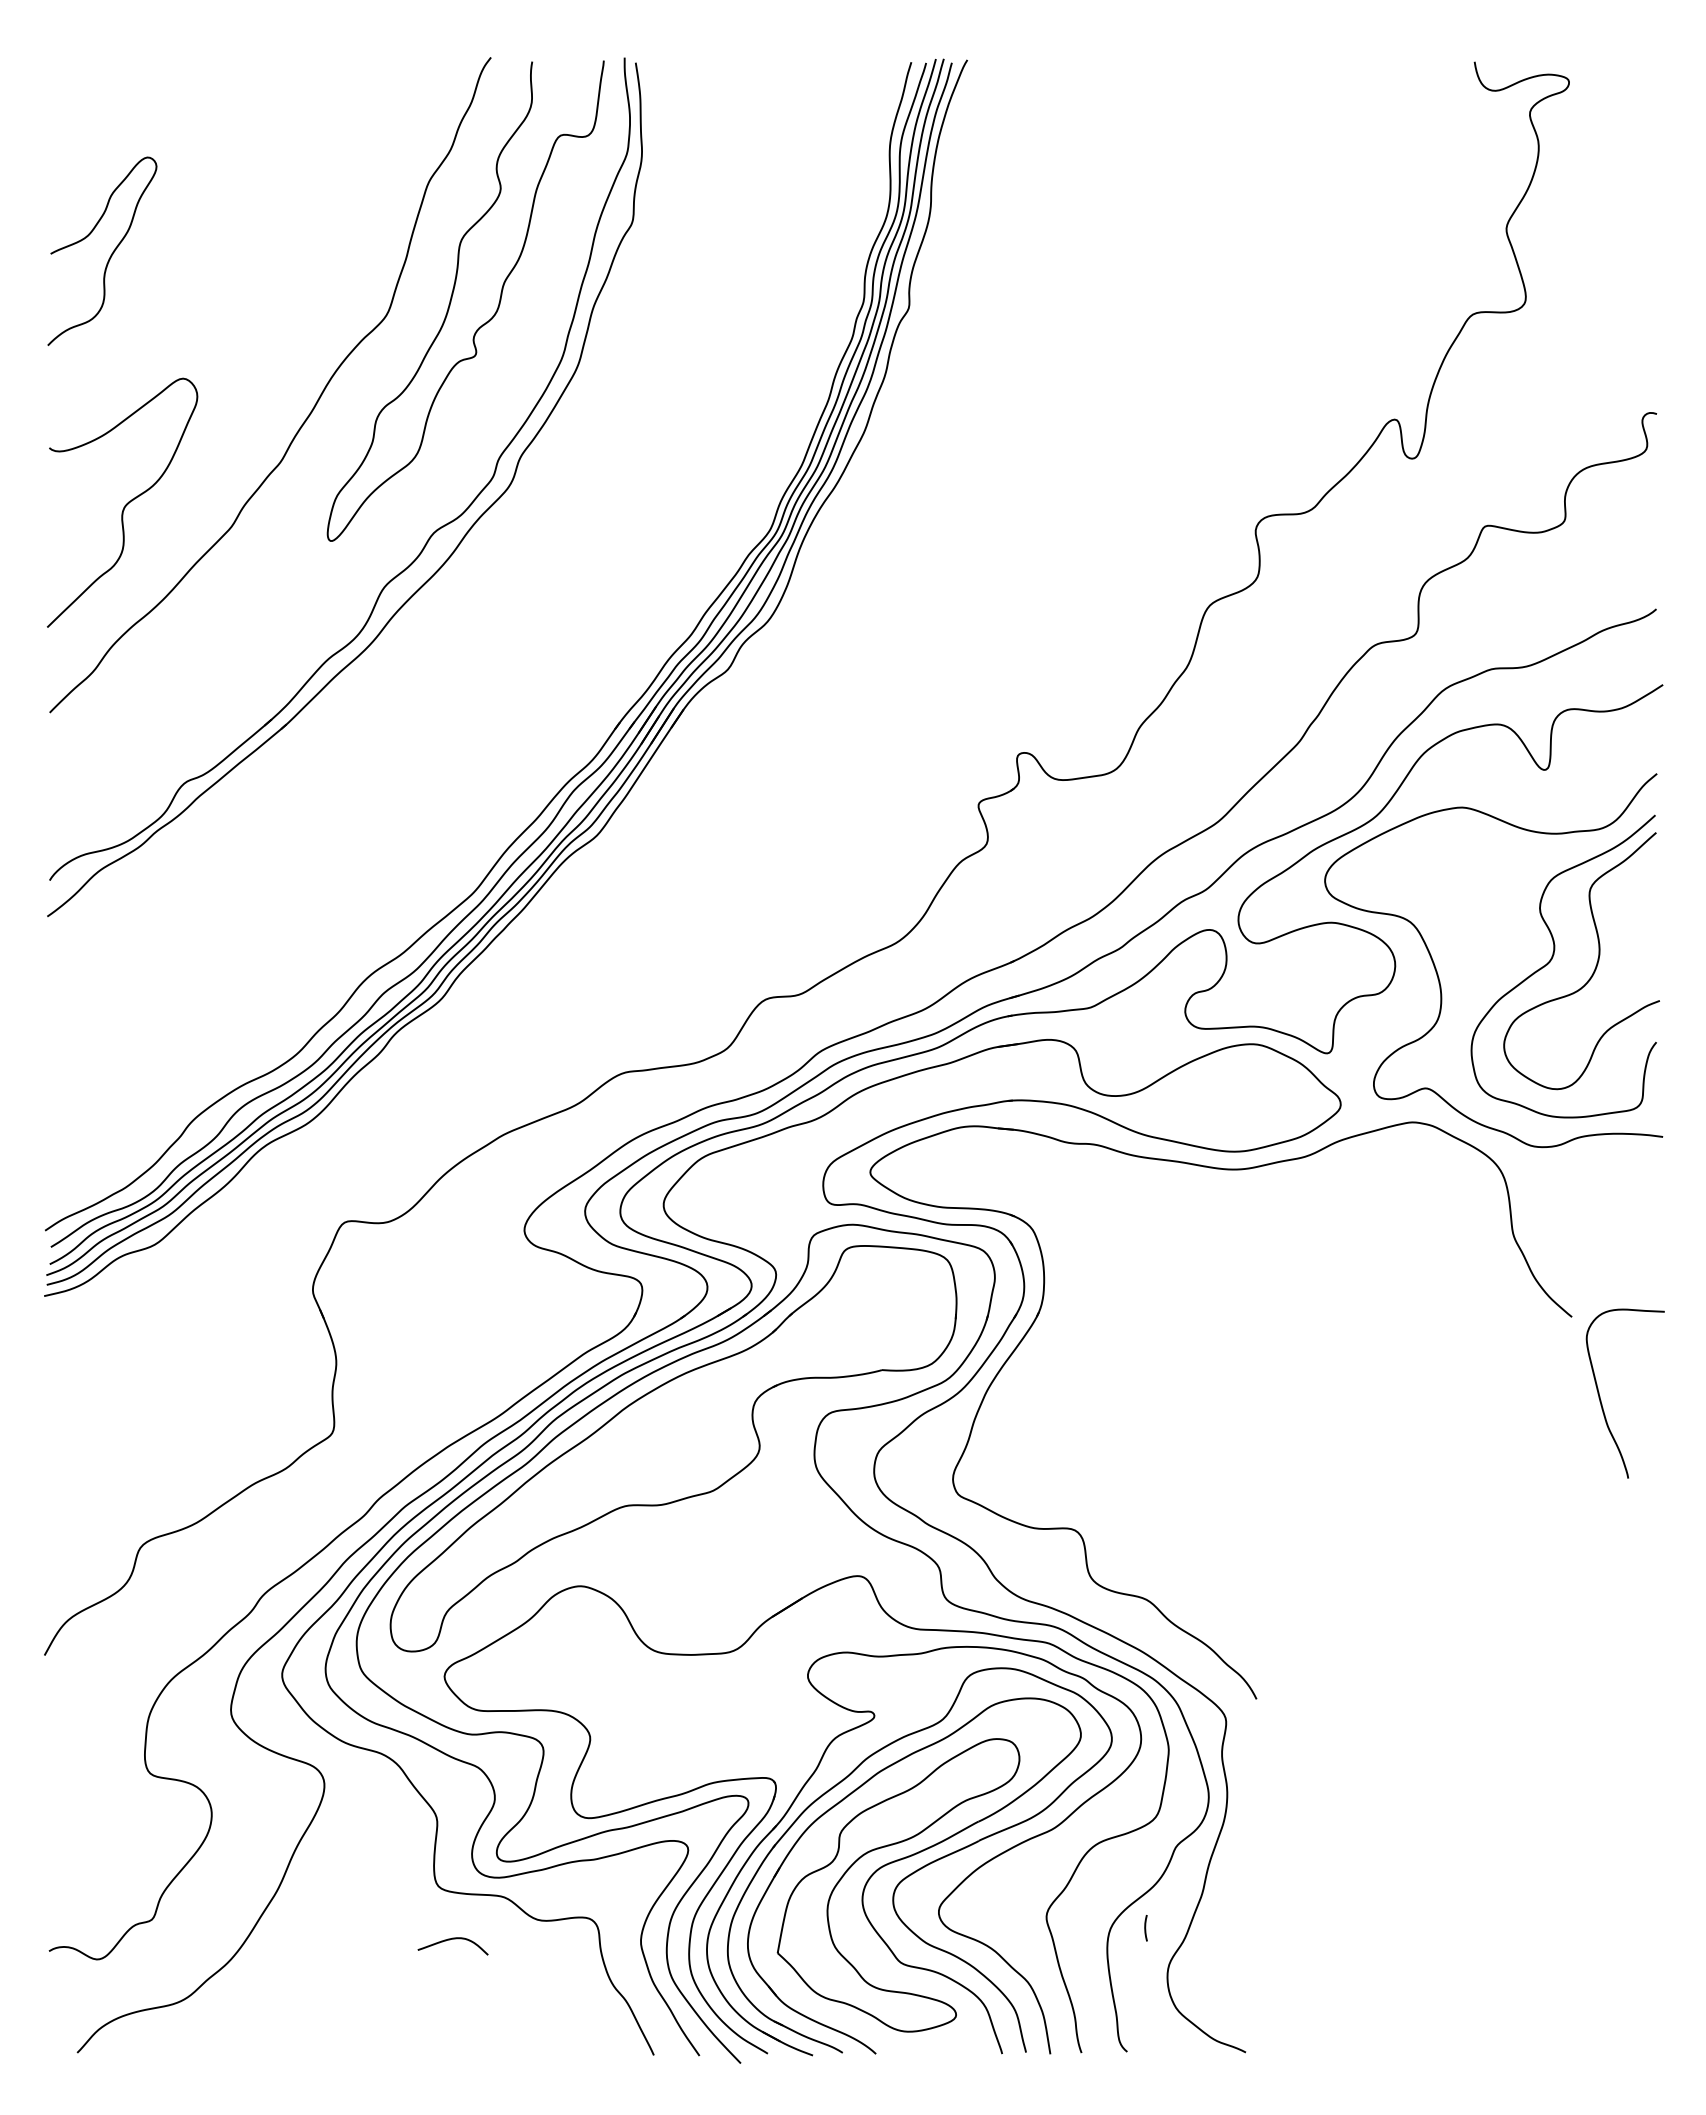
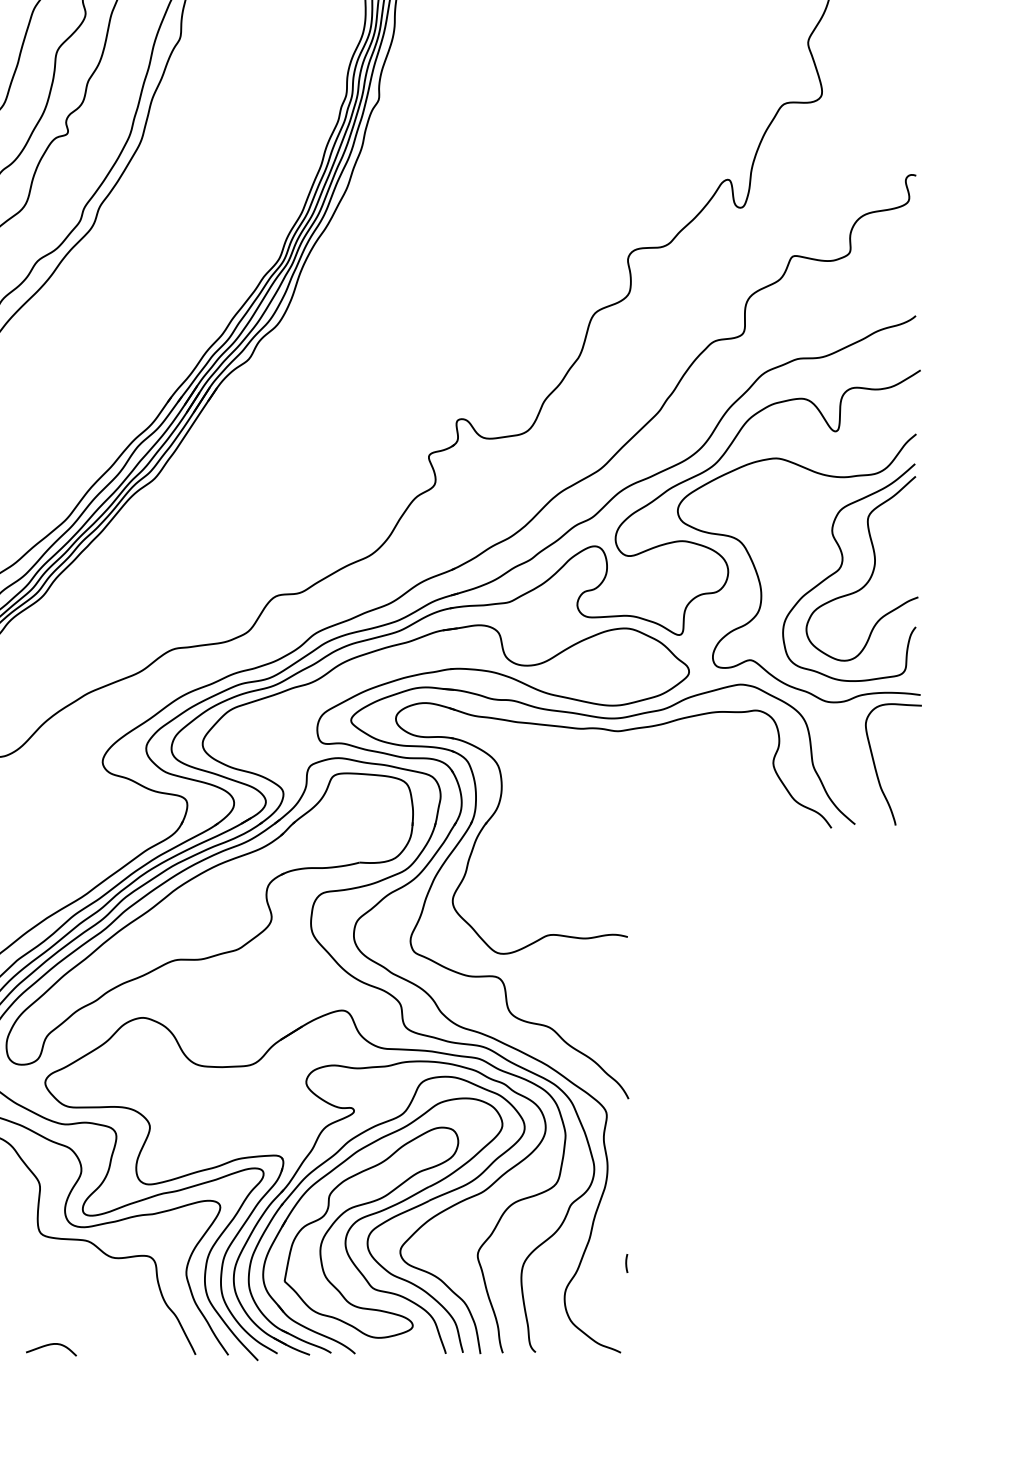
part: (1238, 1188) -> (615, 732), added
curve: (1601, 1400) -> (876, 769), moved
line: (1145, 1928) -> (626, 1263), moved
curve: (450, 1940) -> (49, 1345), moved

